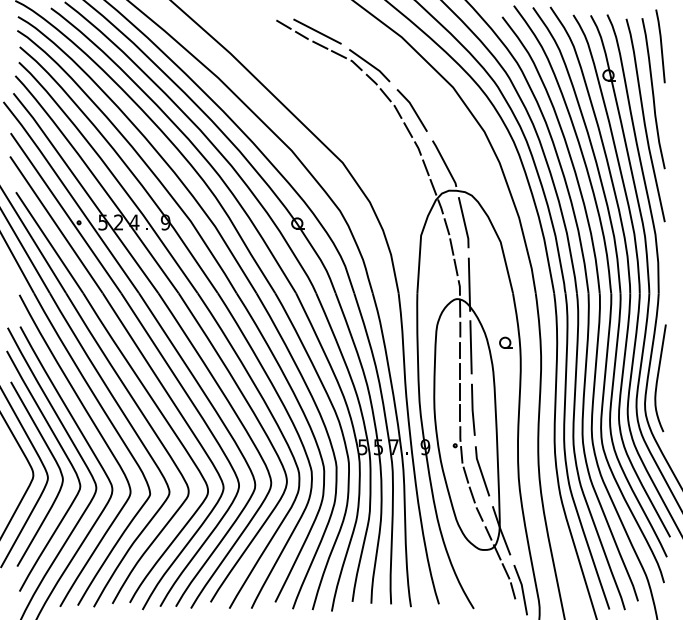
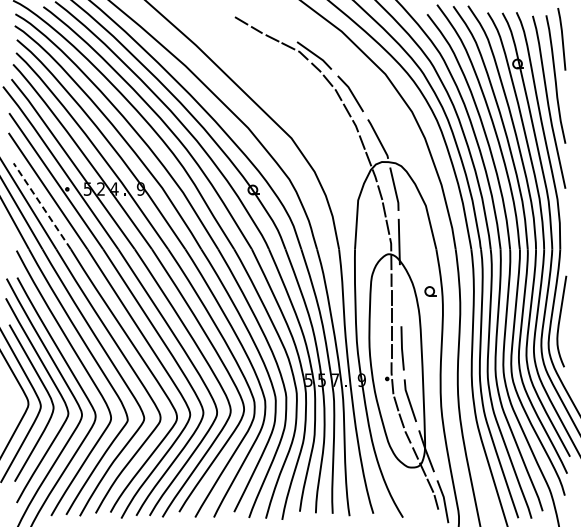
line: (316, 31) -> (269, 26), removed
line: (49, 242) -> (42, 206), solid -> dashed
line: (470, 347) -> (400, 295), removed

